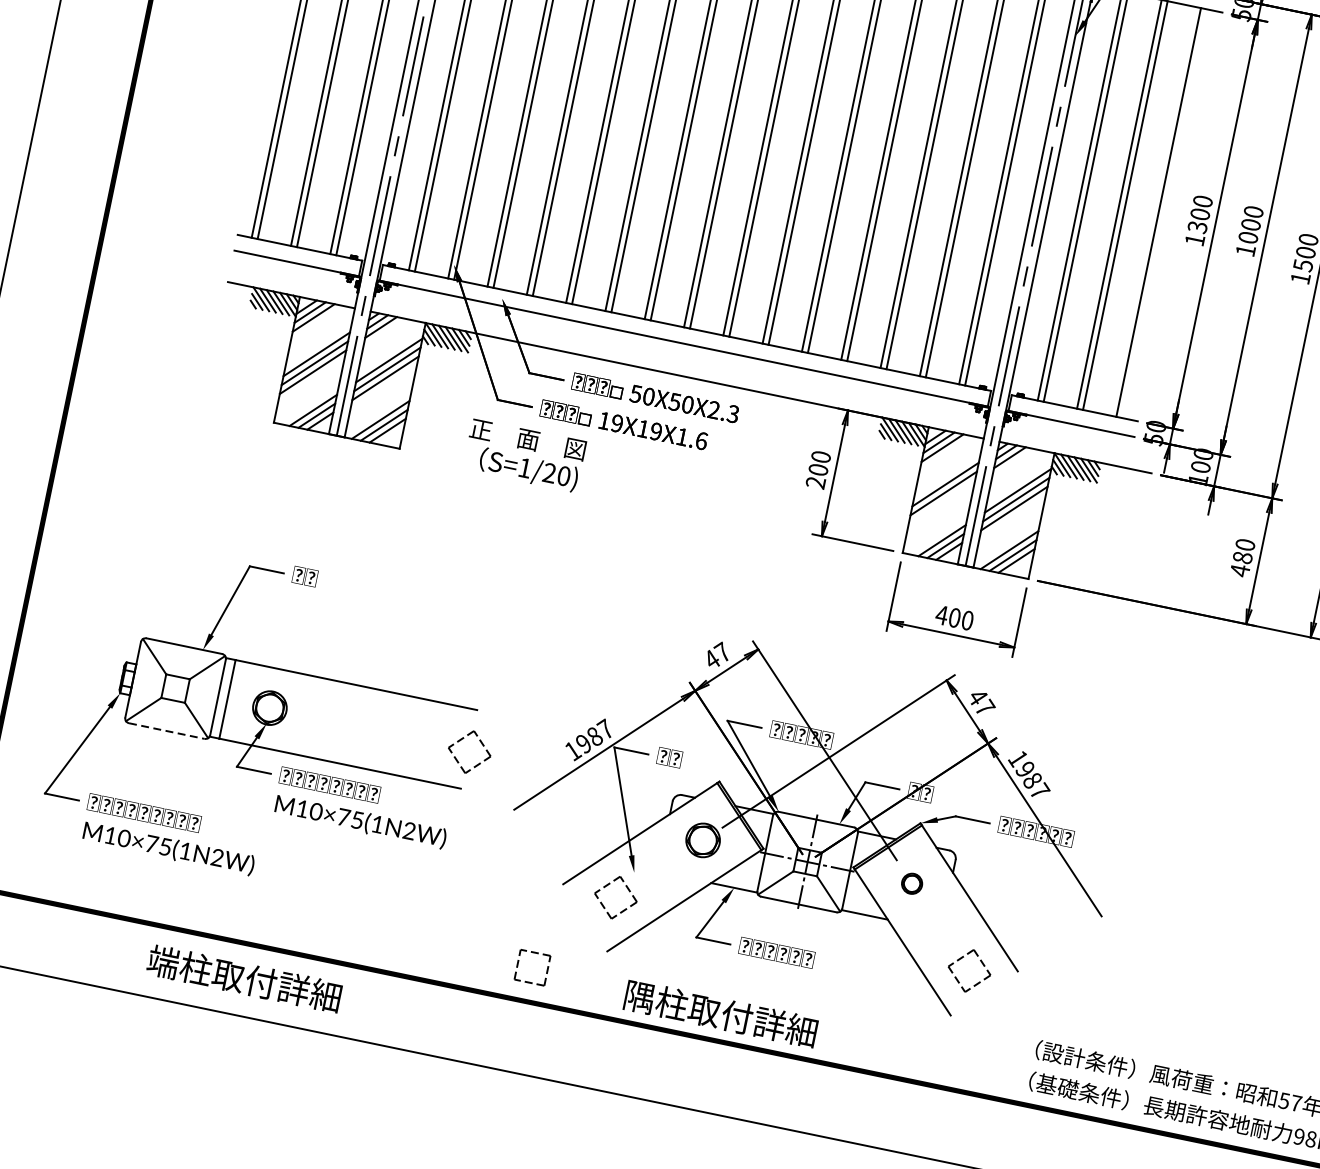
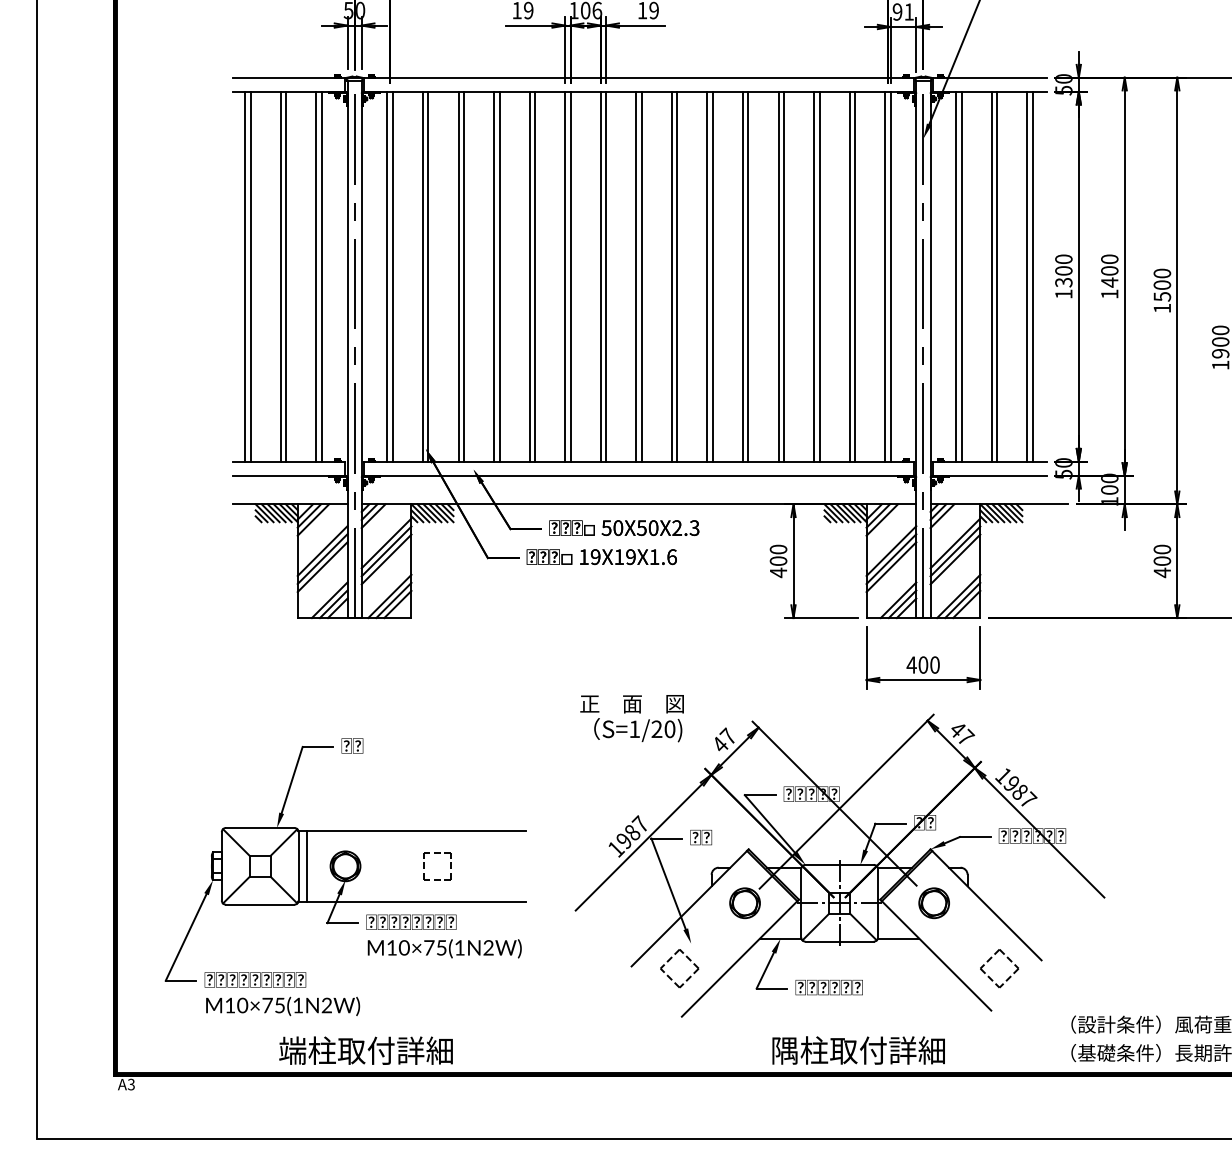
line: (1164, 213) -> (1032, 276), added
text: (1248, 237) -> (1109, 282), 1000 -> 1400
text: (523, 455) -> (631, 718), moved
text: (815, 482) -> (778, 572), 200 -> 400
line: (941, 502) -> (891, 567), added
text: (1243, 557) -> (1162, 560), 480 -> 400
line: (167, 730) -> (260, 904), dashed -> solid
part: (462, 740) -> (518, 859), removed
part: (911, 883) -> (933, 903), size x1.67
part: (534, 953) -> (437, 853), moved
text: (243, 978) -> (365, 1050), moved
text: (720, 1013) -> (858, 1050), moved

